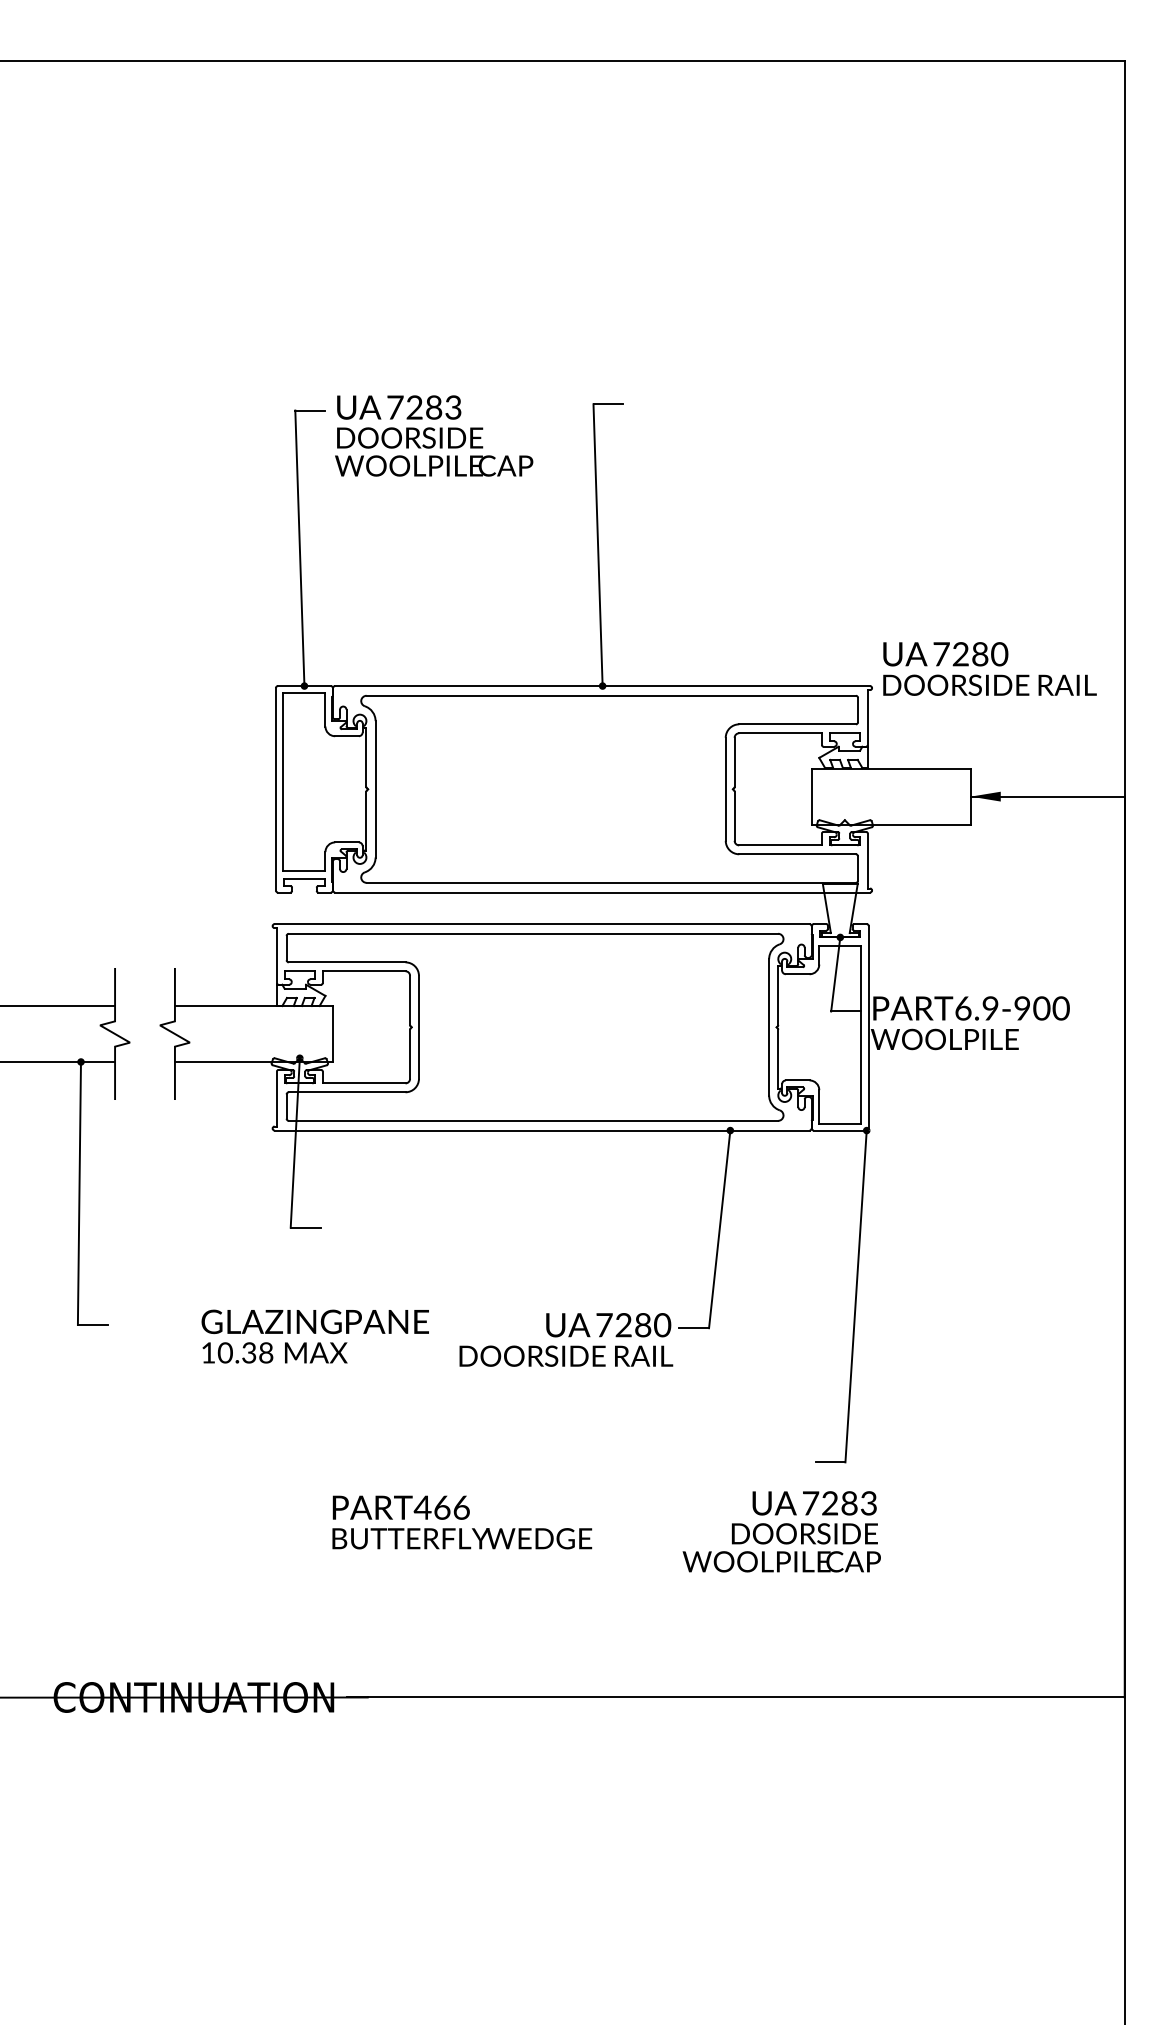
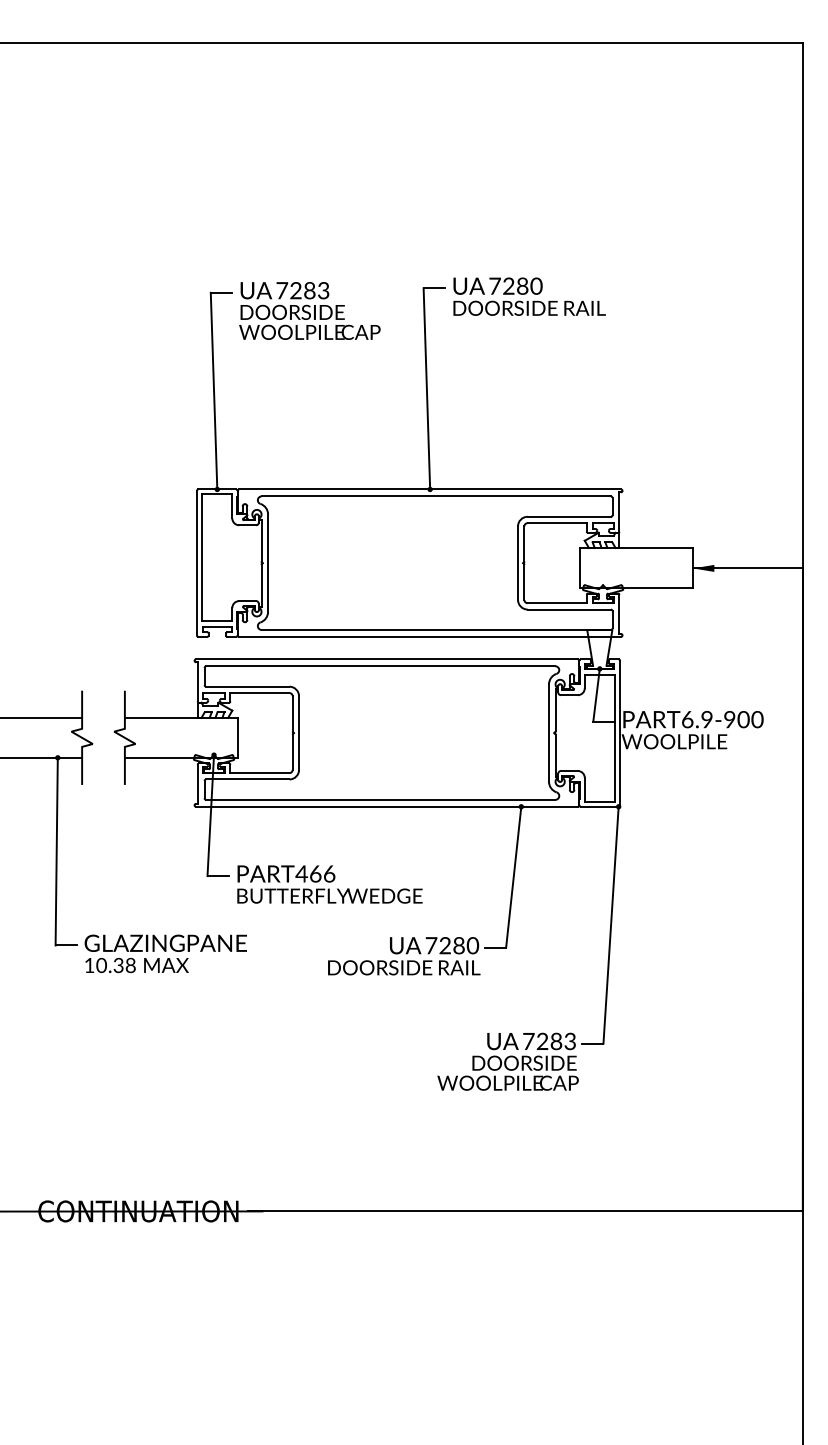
text: (989, 668) -> (529, 296), moved
text: (314, 1336) -> (165, 953), moved
text: (462, 1522) -> (330, 884), moved
text: (781, 1531) -> (507, 1061), moved

